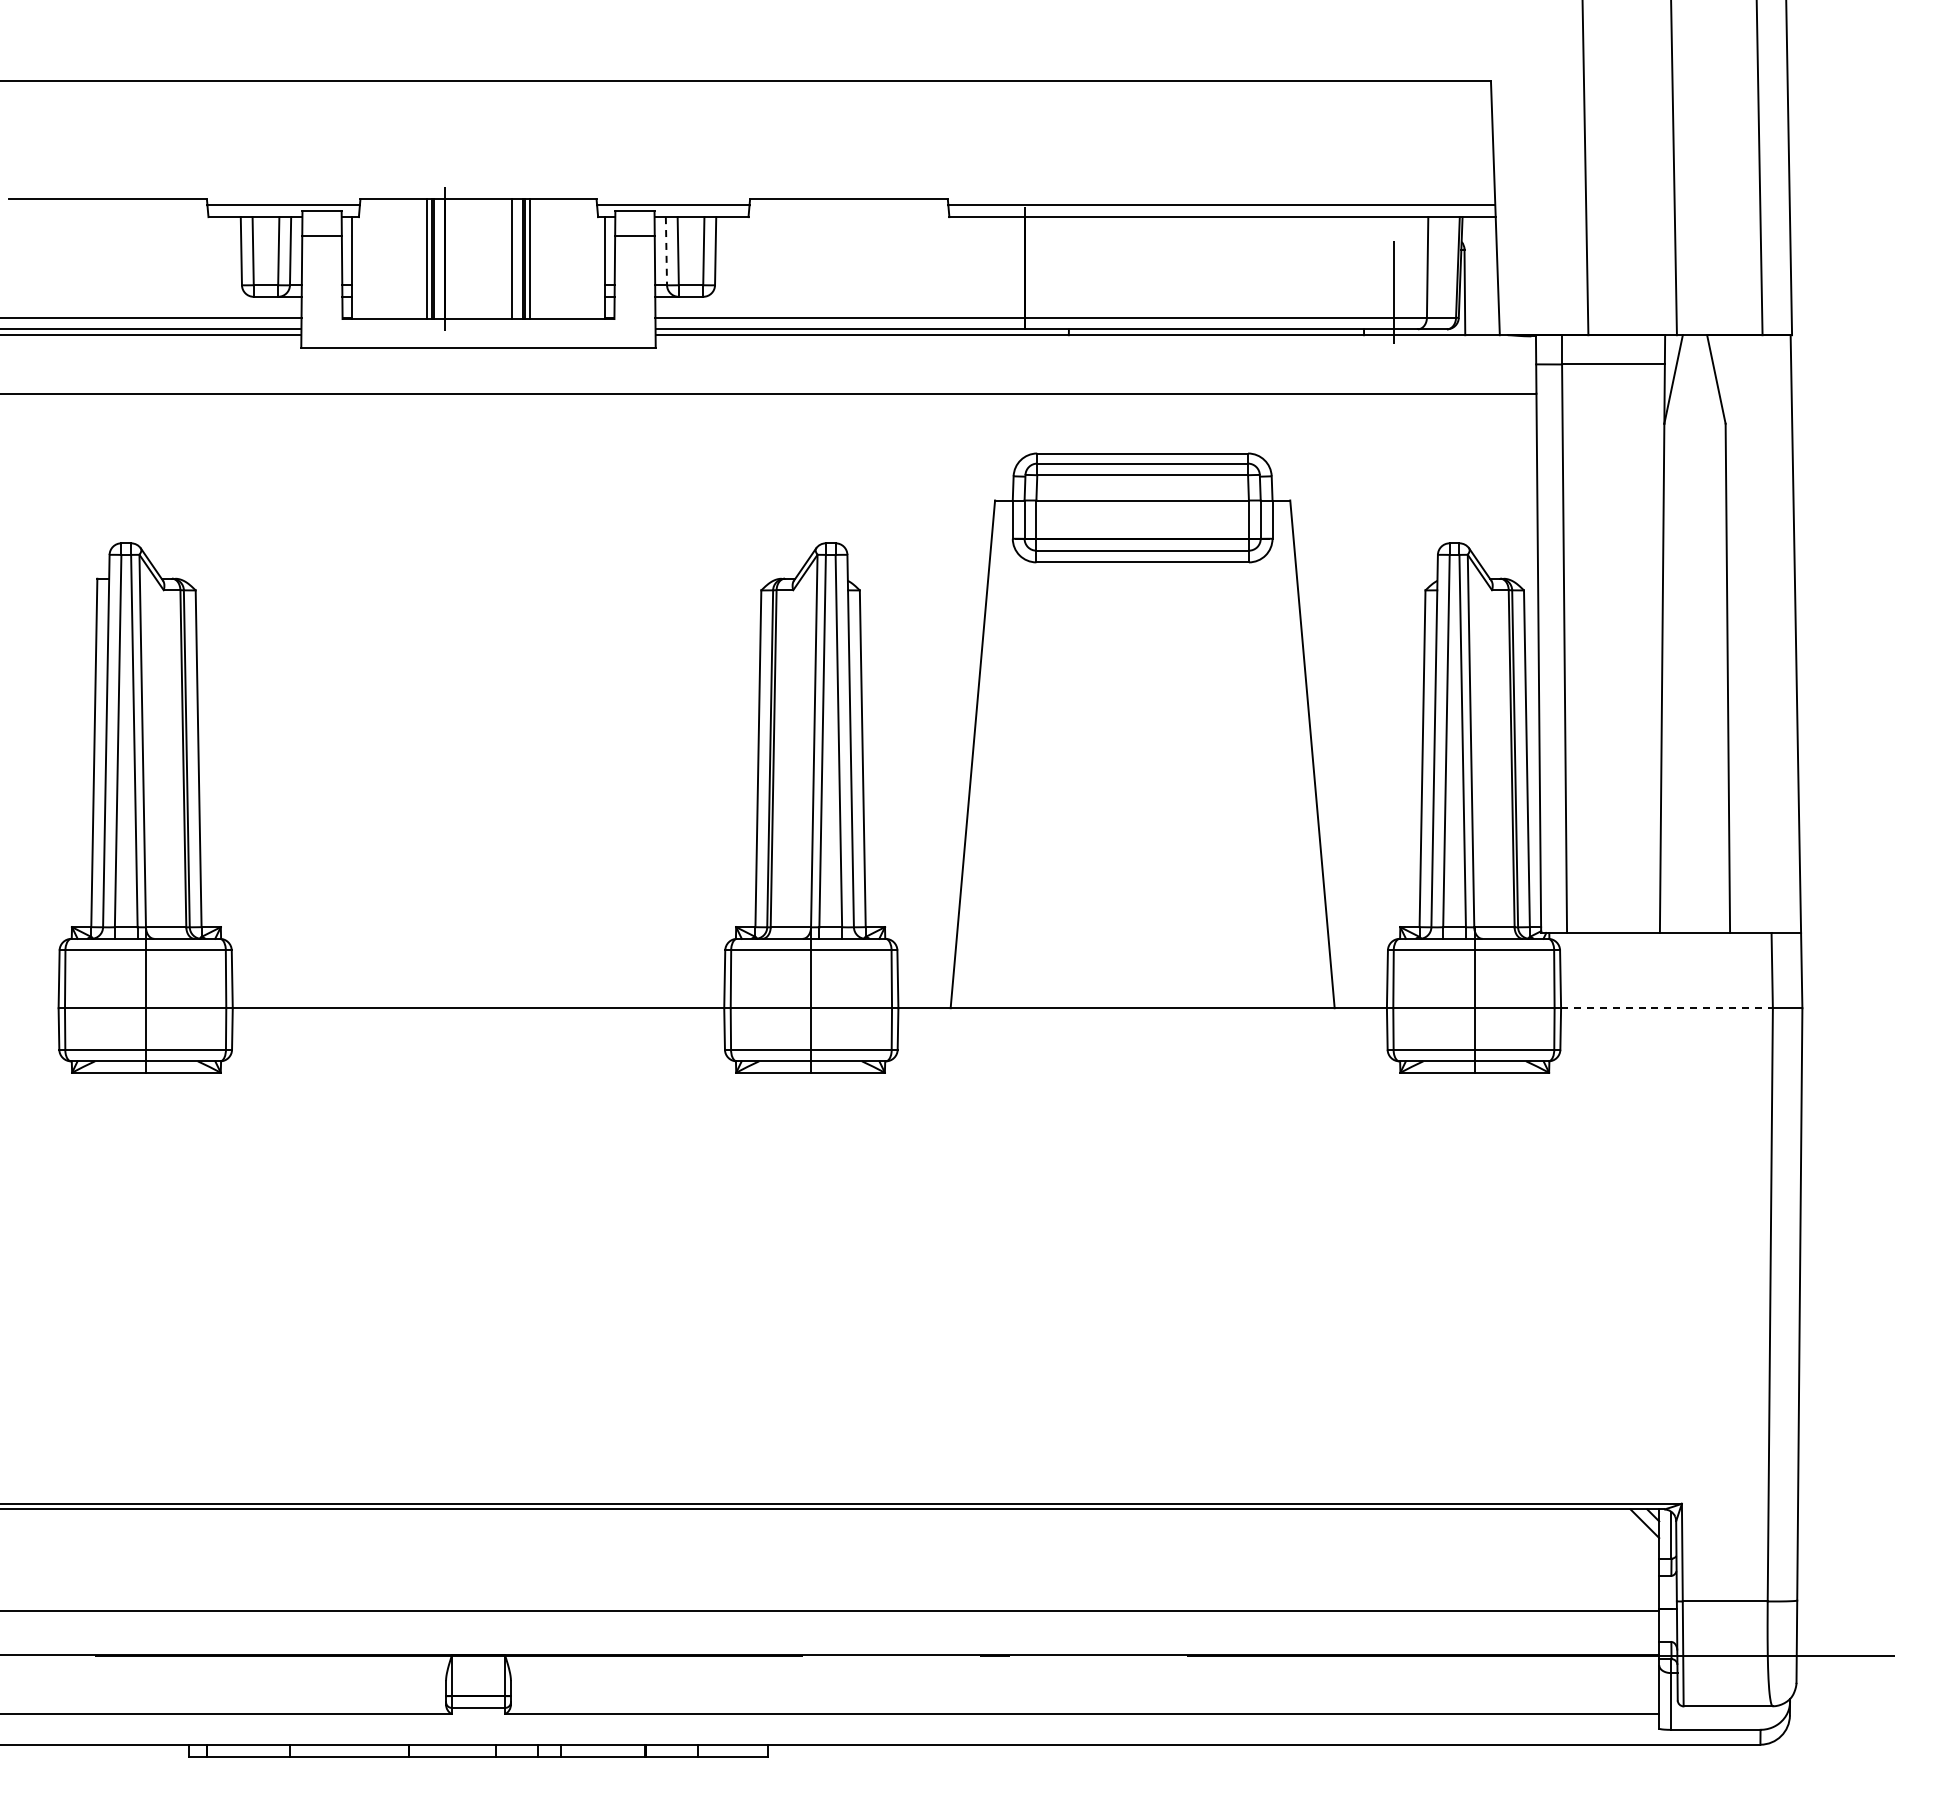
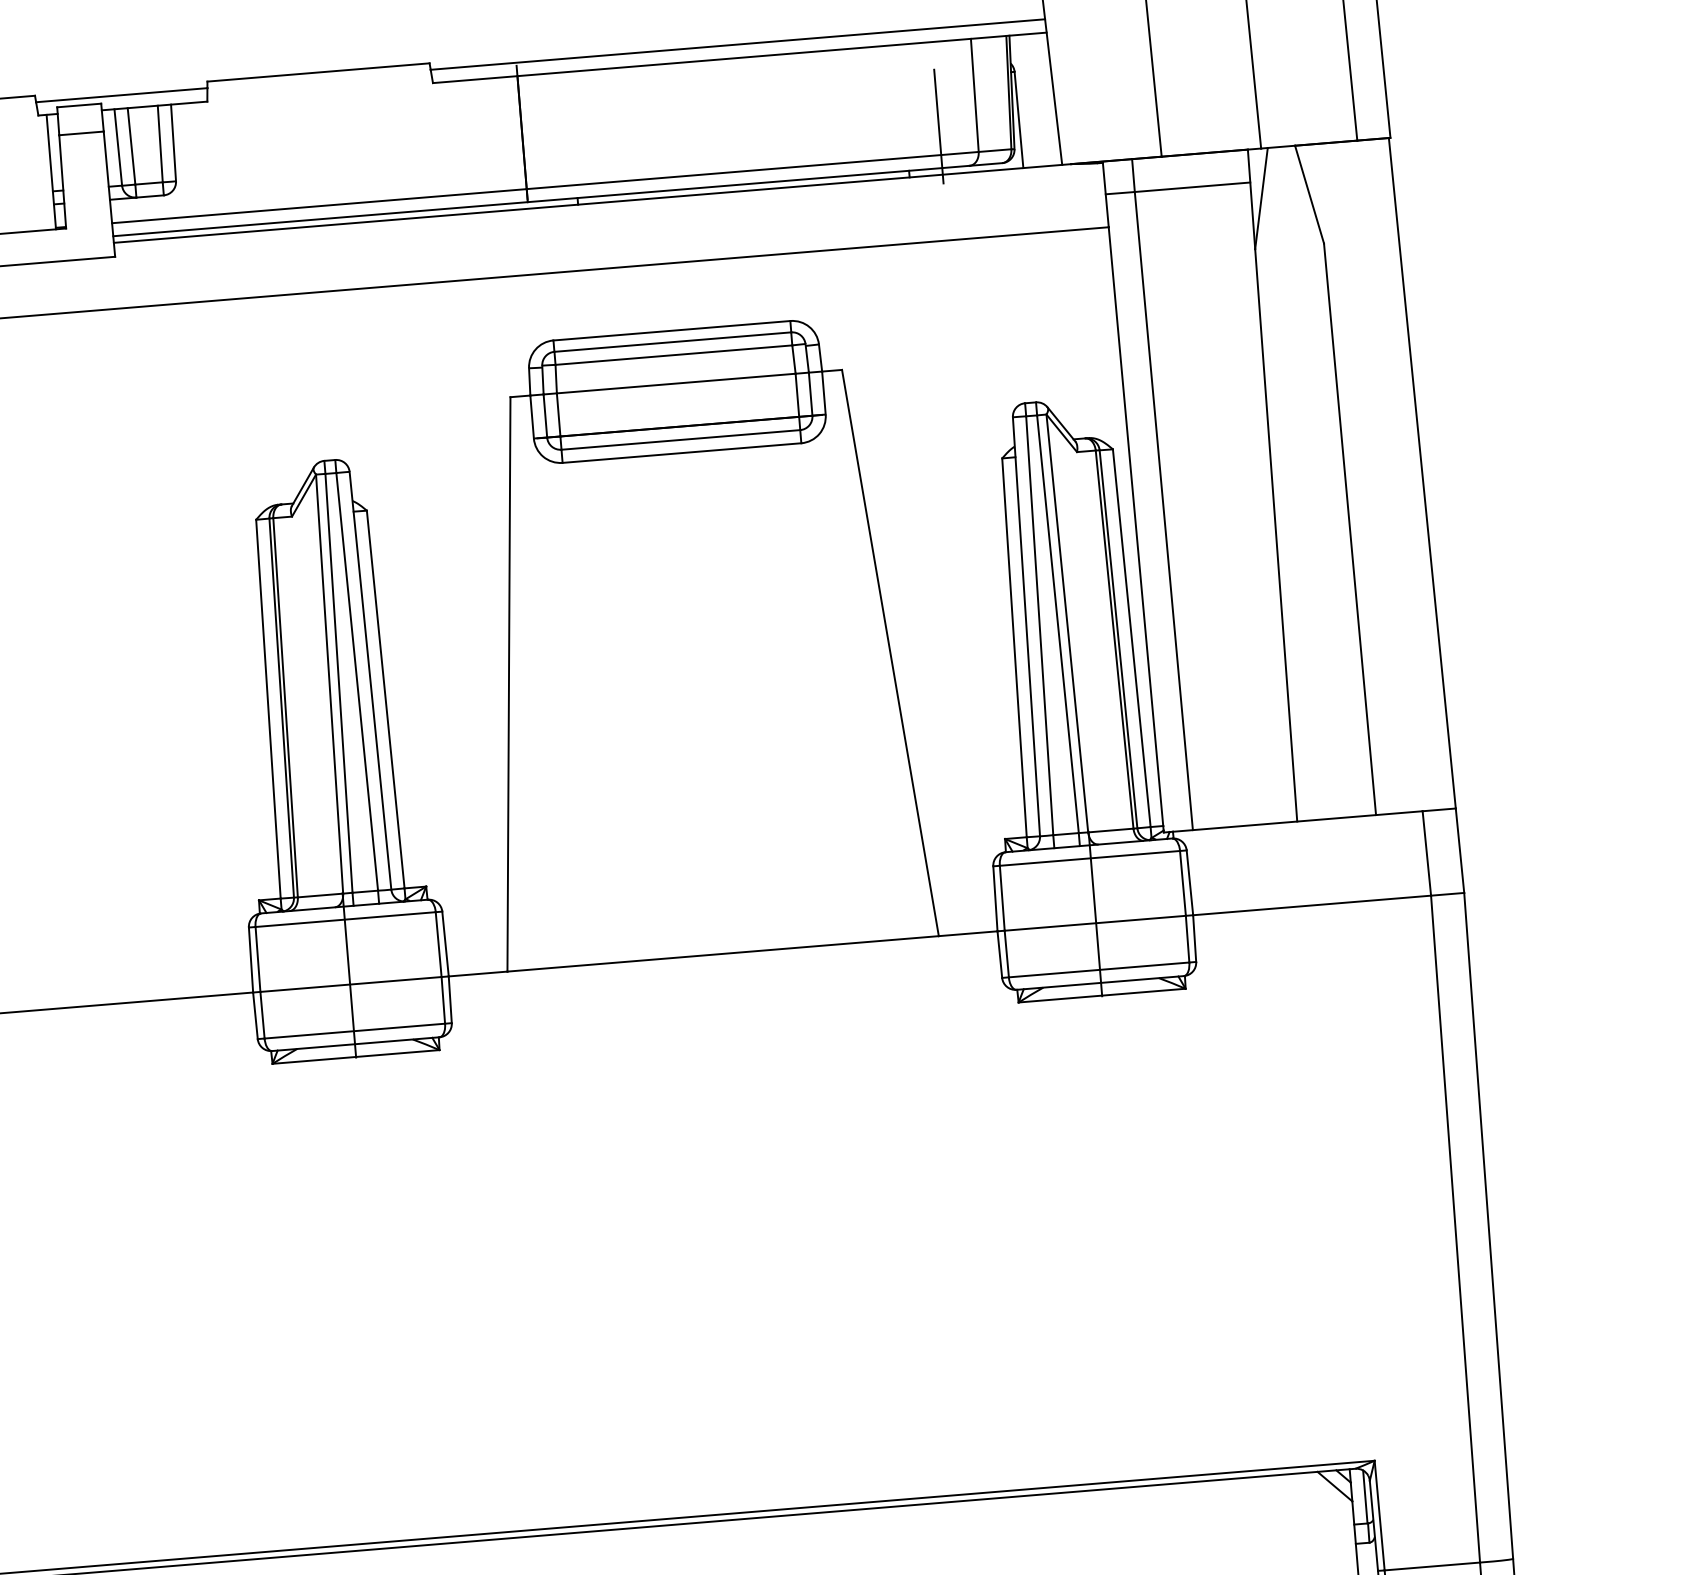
line: (666, 251) -> (118, 147), dashed -> solid
line: (1666, 1008) -> (1311, 905), dashed -> solid

